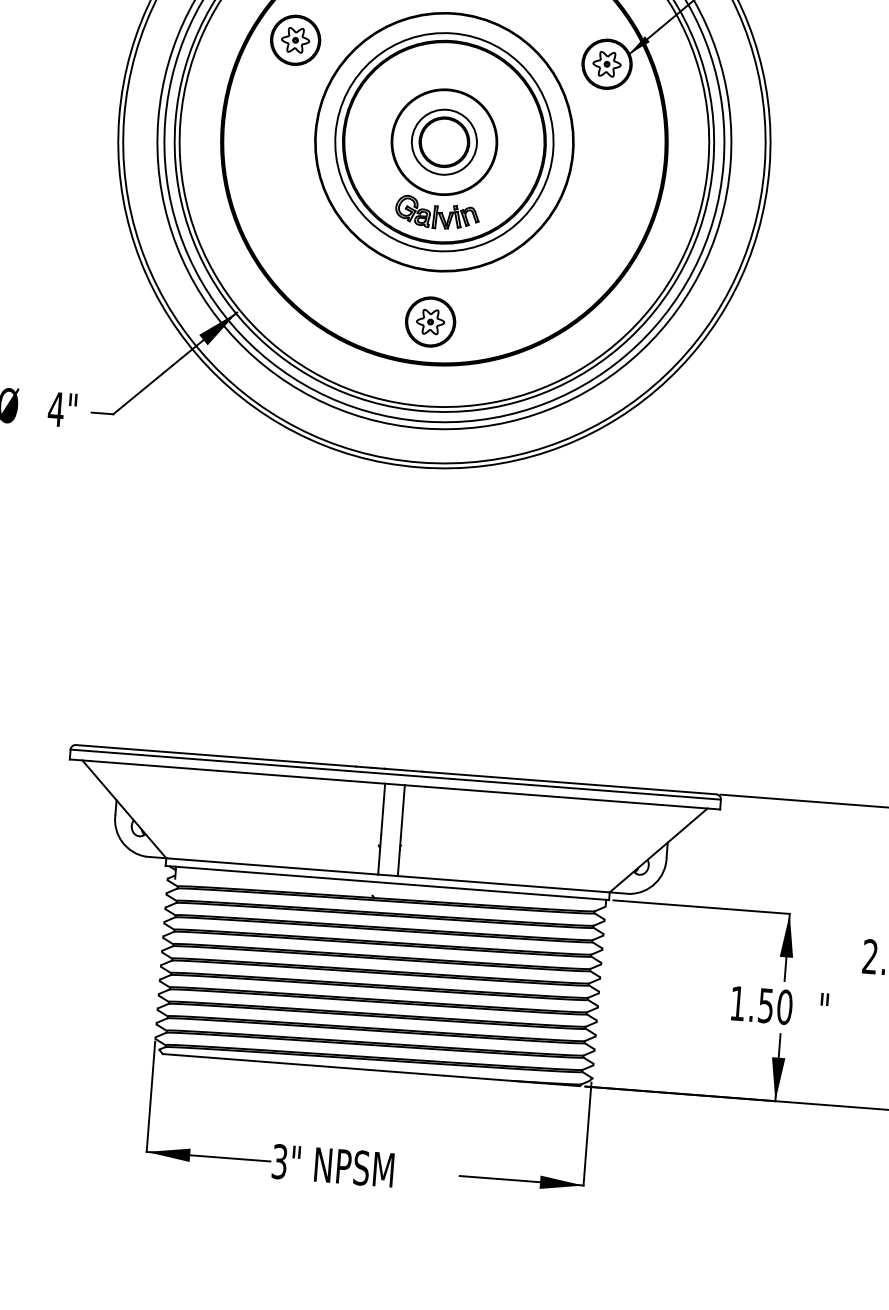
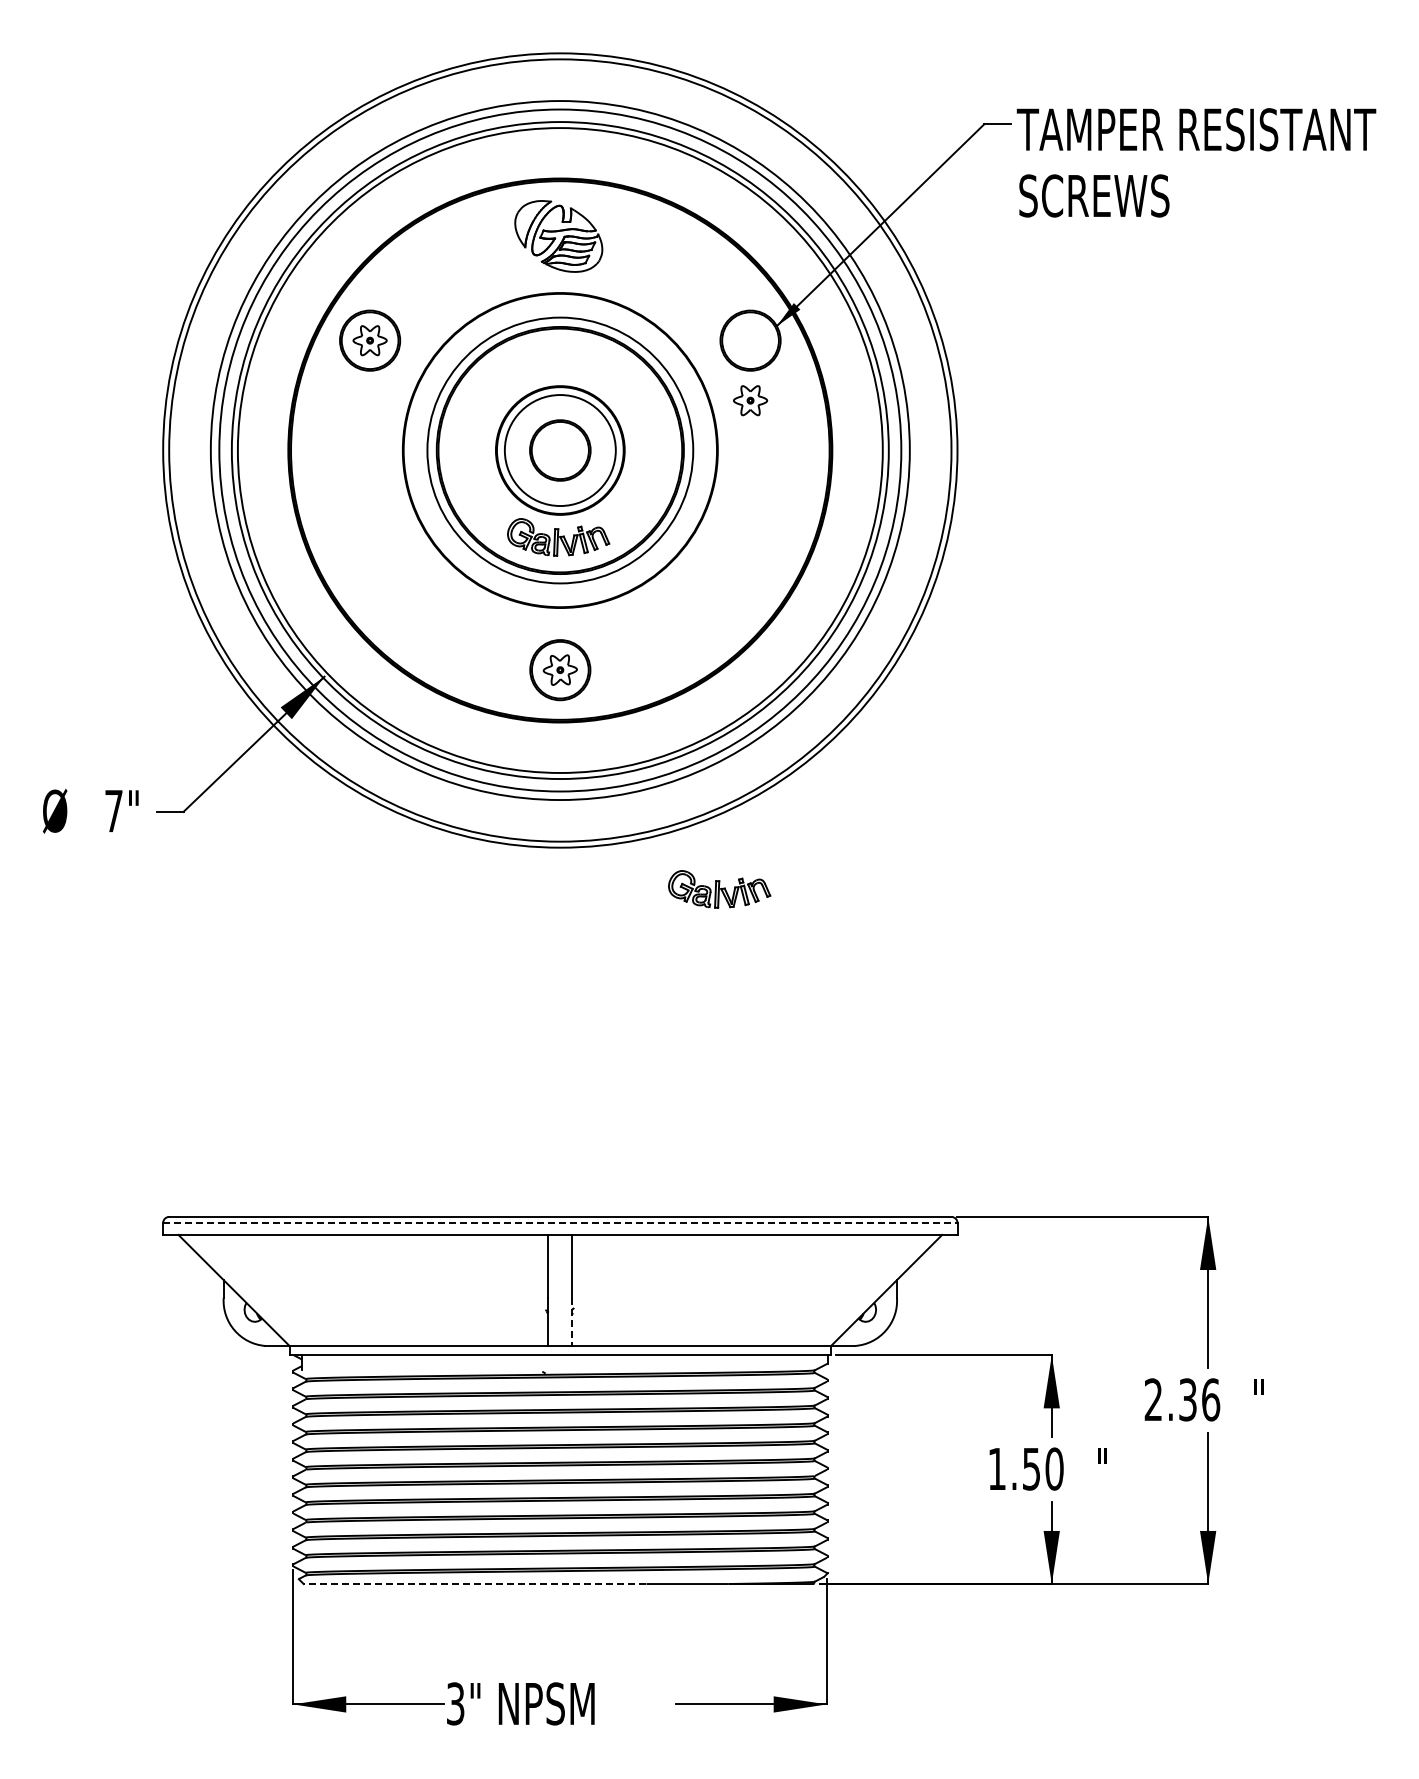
part: (607, 64) -> (750, 400), moved
circle: (443, 142) -> (559, 450), size x1.4
text: (55, 409) -> (113, 811), 4" -> 7"
part: (547, 511) -> (719, 889), added
line: (395, 774) -> (560, 1222), solid -> dashed
line: (399, 856) -> (572, 1322), solid -> dashed
line: (302, 1065) -> (474, 1584), solid -> dashed

